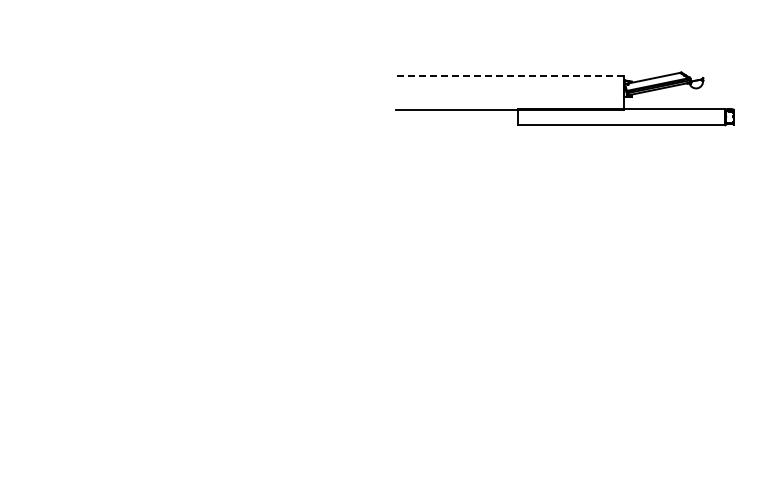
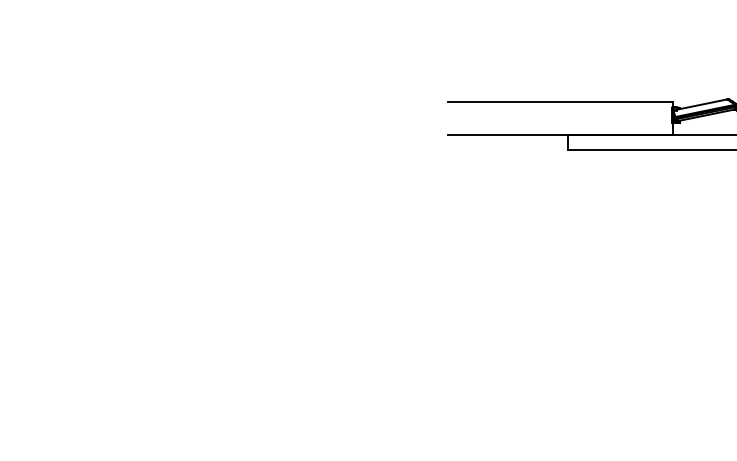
line: (509, 75) -> (560, 101), dashed -> solid

